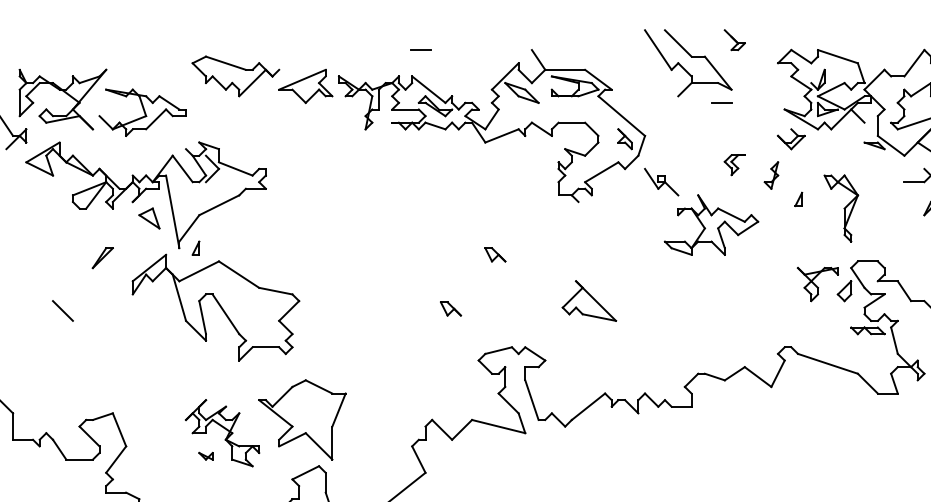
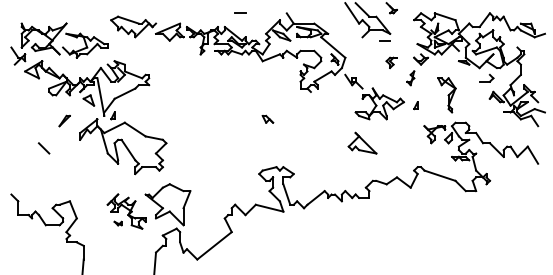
line: (421, 48) -> (240, 12), moved
part: (734, 164) -> (391, 62), moved
part: (797, 199) -> (415, 105), moved
part: (589, 299) -> (362, 142), moved
part: (450, 307) -> (244, 146), removed

